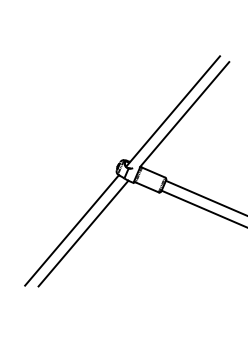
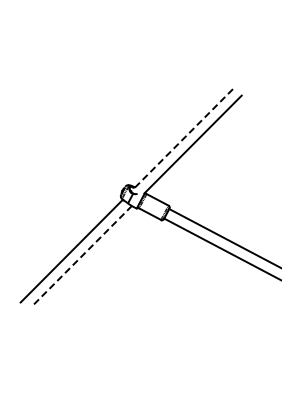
line: (172, 111) -> (181, 140), solid -> dashed
line: (83, 232) -> (83, 254), solid -> dashed

